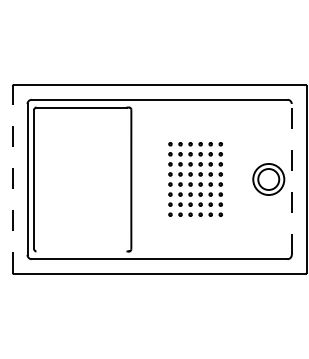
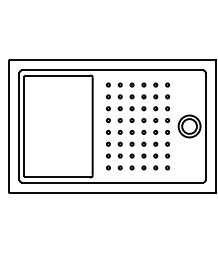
line: (13, 179) -> (9, 126), dashed -> solid
part: (194, 179) -> (137, 126), size x1.67
line: (291, 179) -> (205, 126), dashed -> solid
line: (81, 251) -> (57, 177), added

